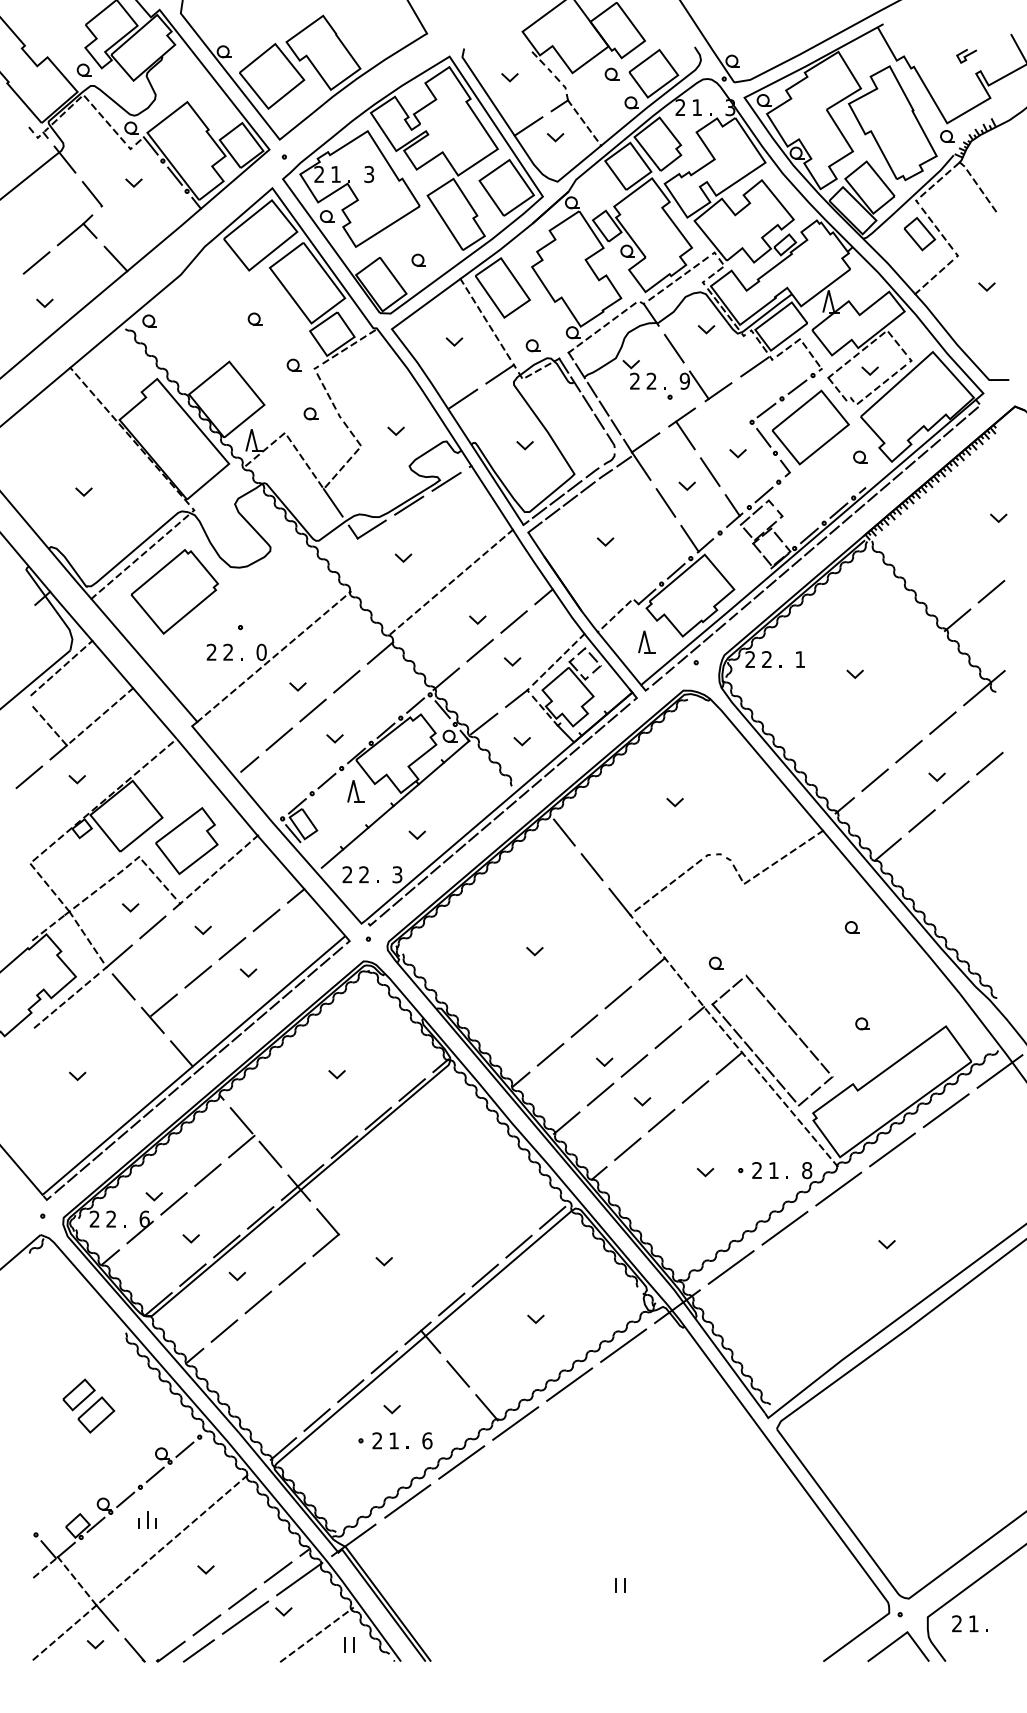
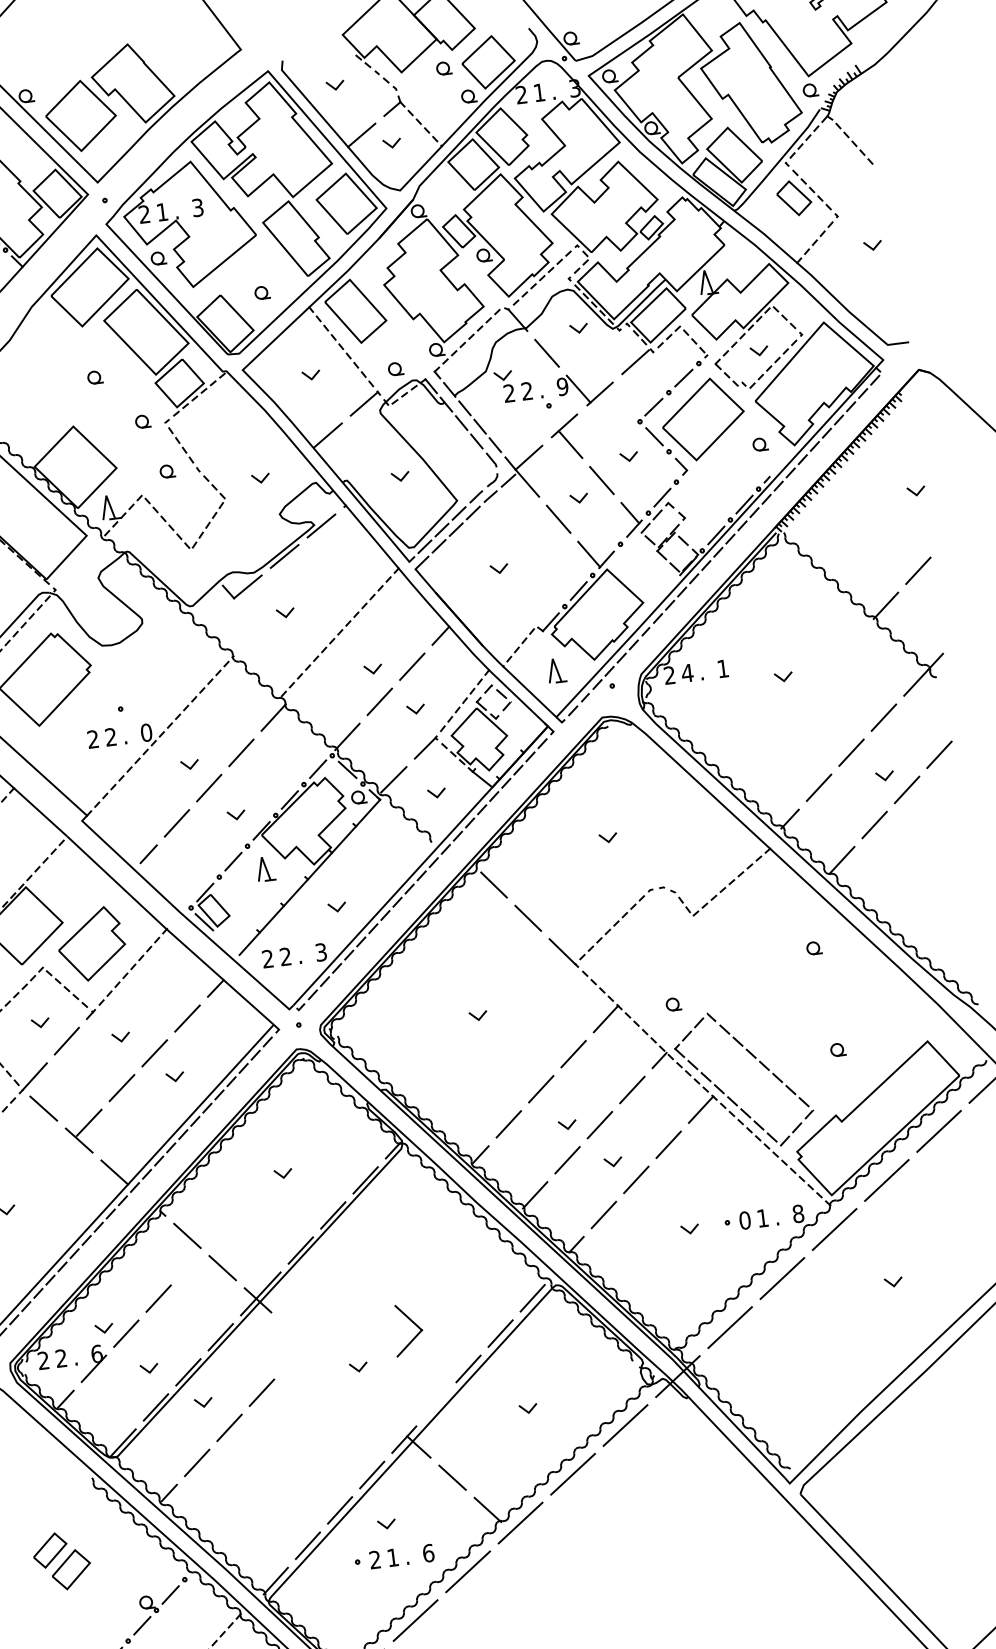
line: (332, 502) -> (202, 563), removed
text: (766, 659) -> (686, 673), 2 -> 4
line: (241, 1146) -> (190, 1263), removed
text: (757, 1170) -> (745, 1220), 2 -> 0
part: (330, 1226) -> (411, 1322), moved
line: (451, 1304) -> (436, 1404), removed

